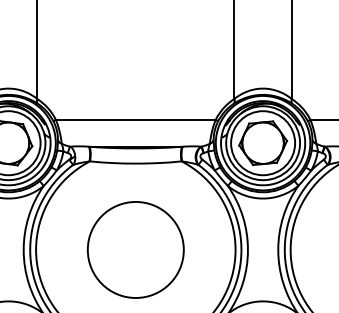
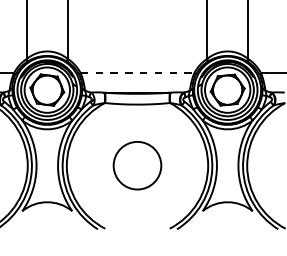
line: (135, 119) -> (137, 73), solid -> dashed
circle: (135, 249) -> (137, 165), size x0.7

